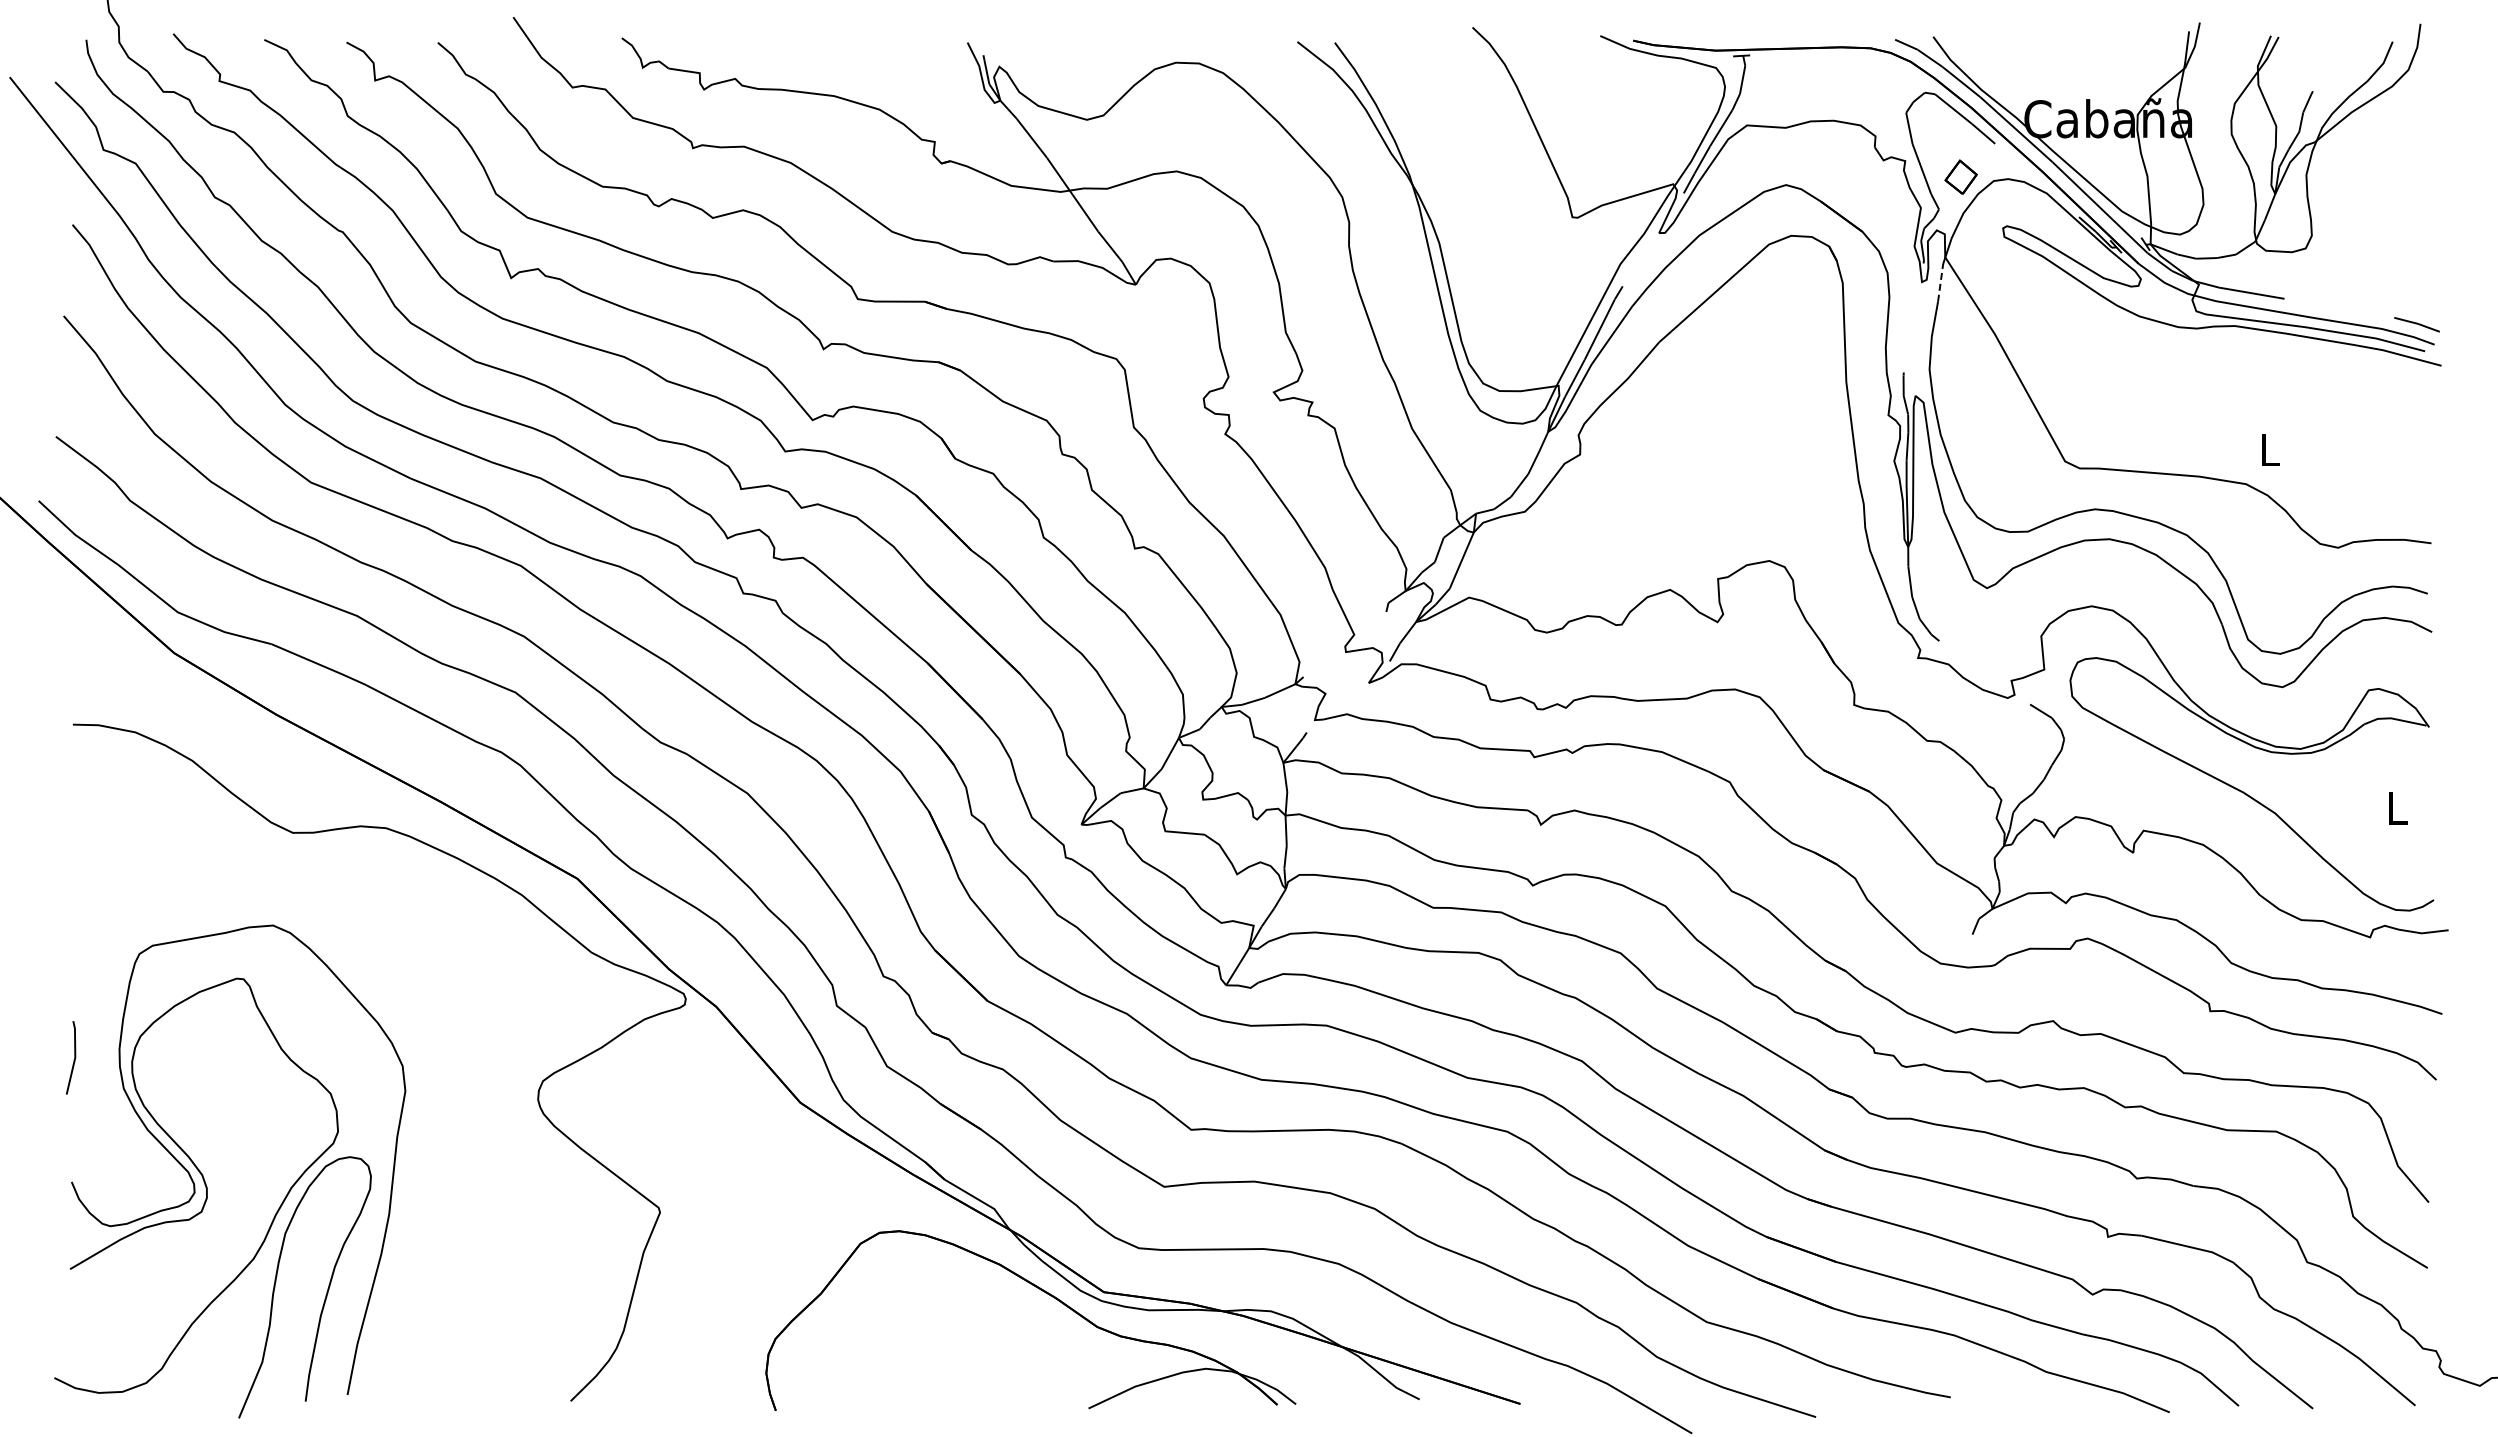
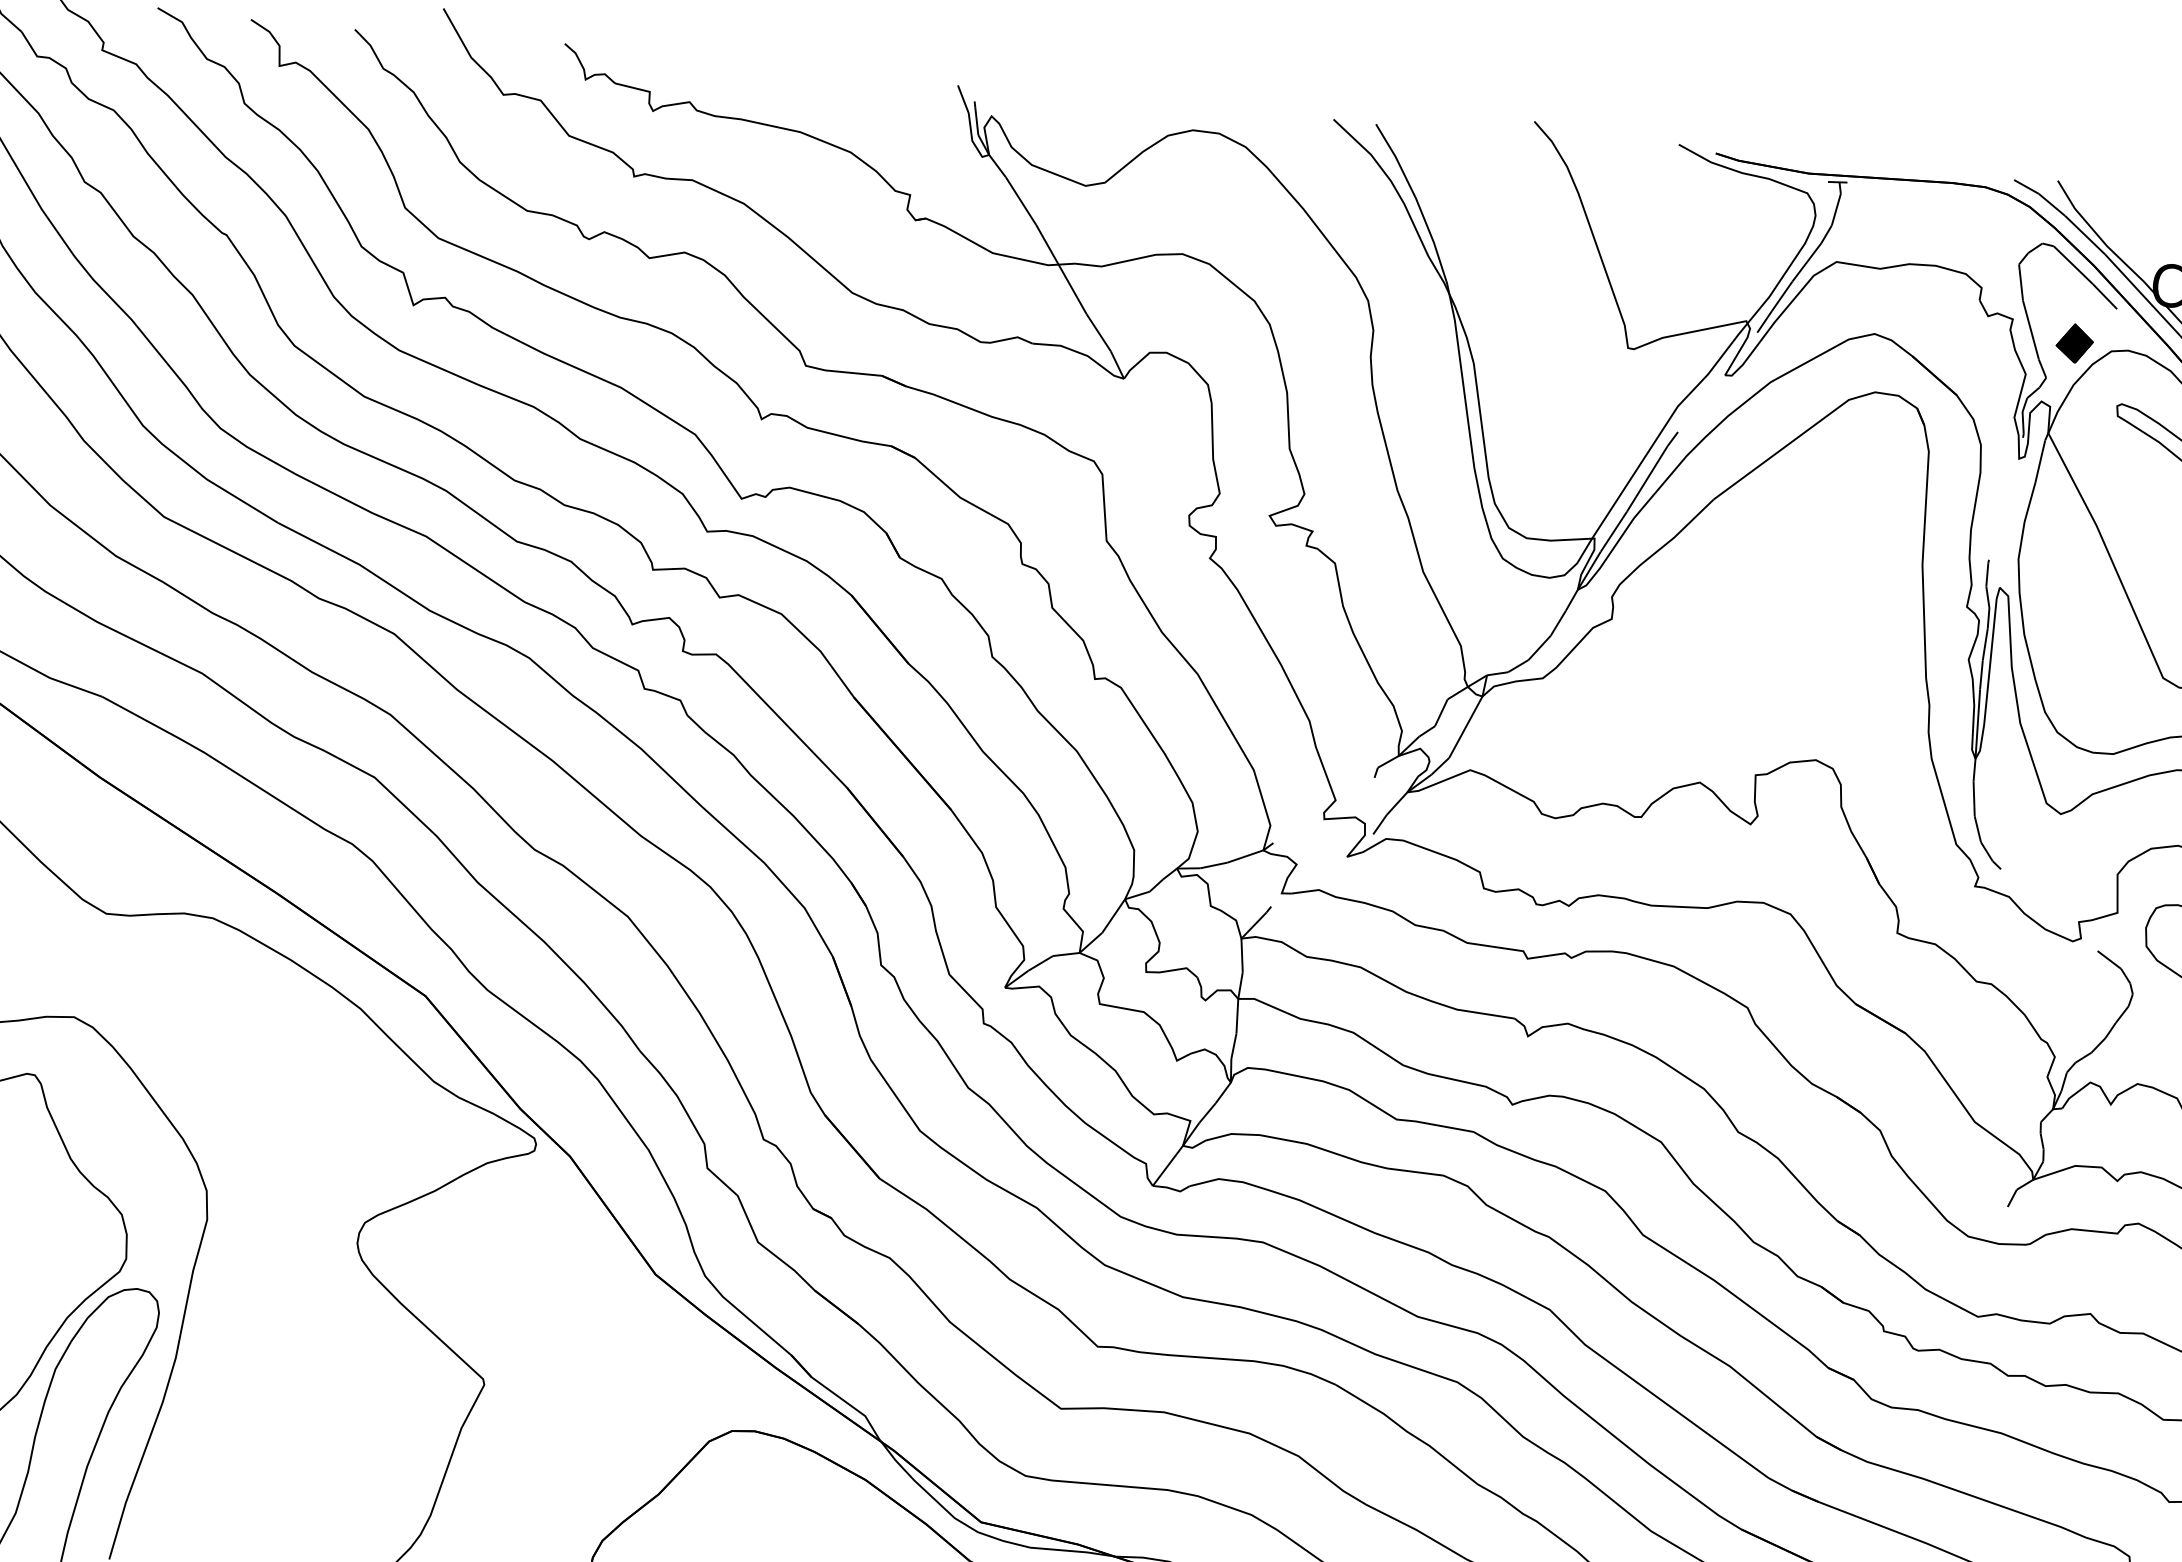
fill: (1960, 177) -> (2074, 343), added
line: (1940, 282) -> (2040, 461), dashed -> solid

